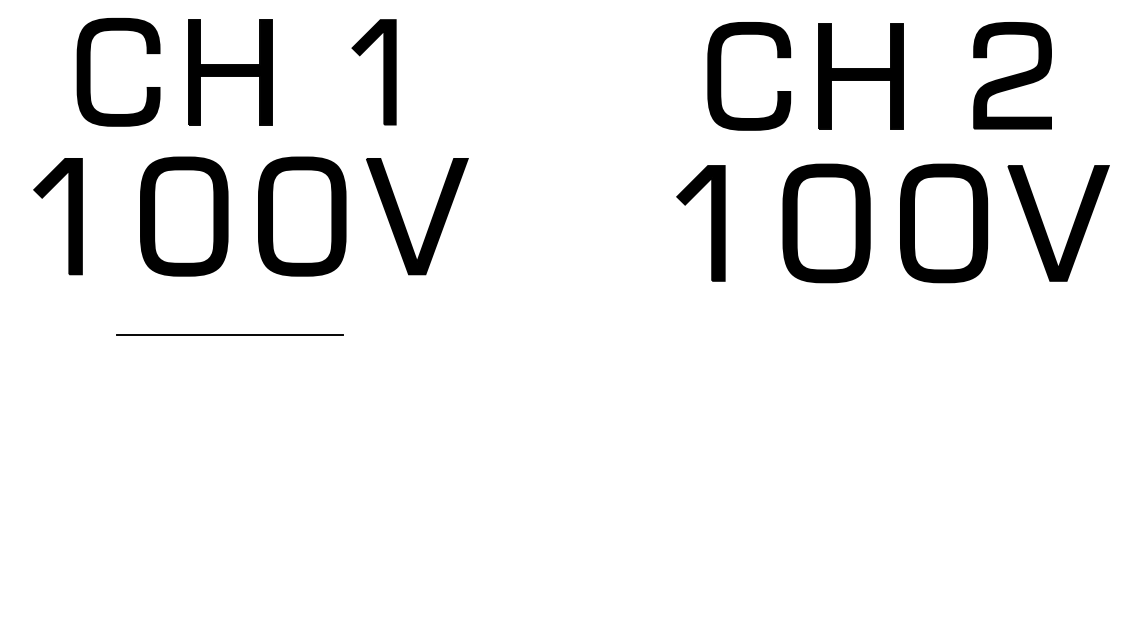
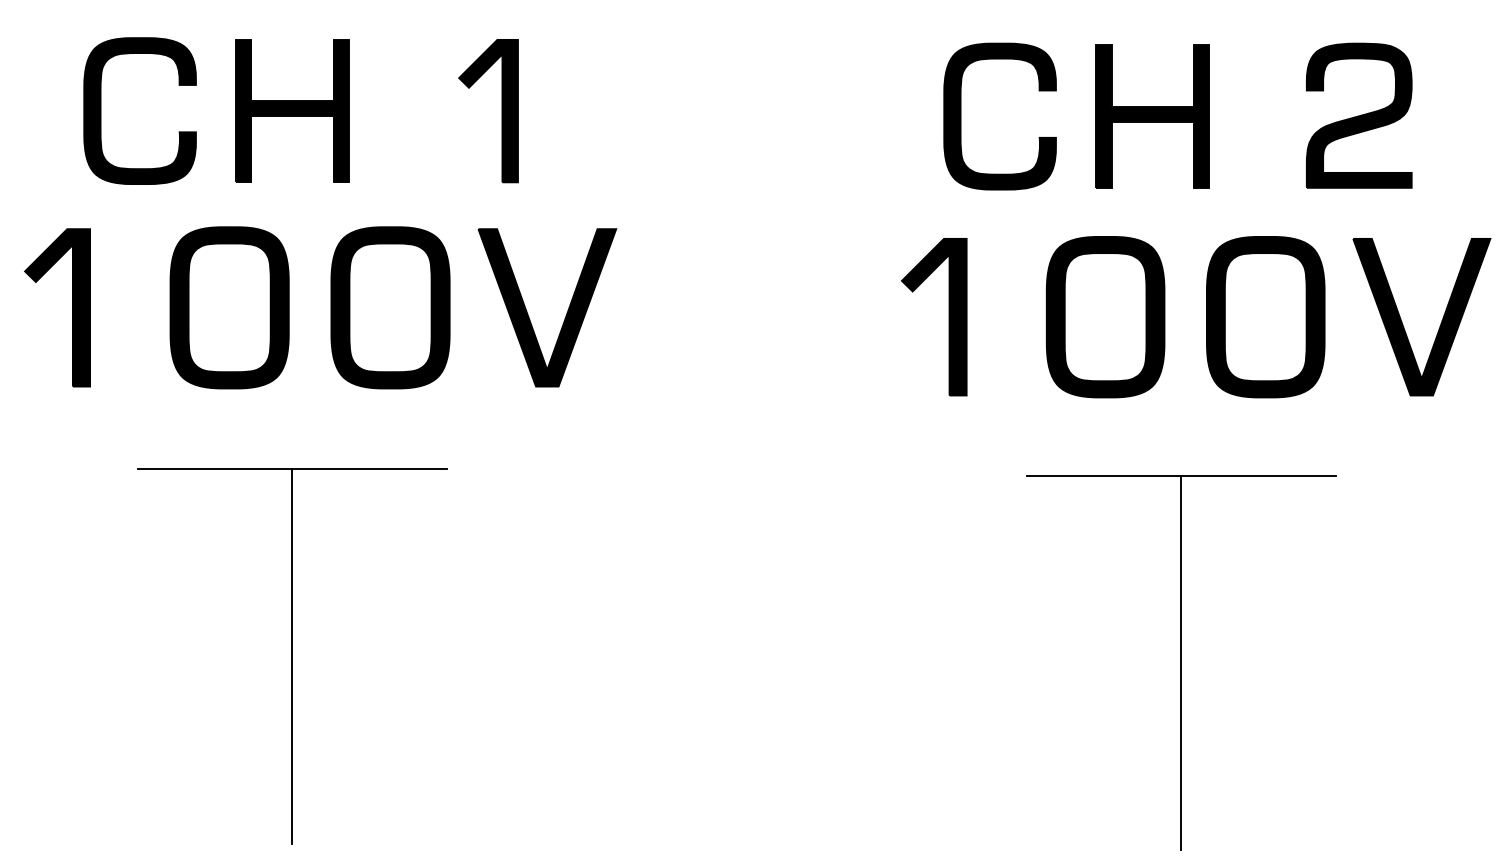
line: (230, 472) -> (292, 656), added
part: (881, 476) -> (1180, 662), added

